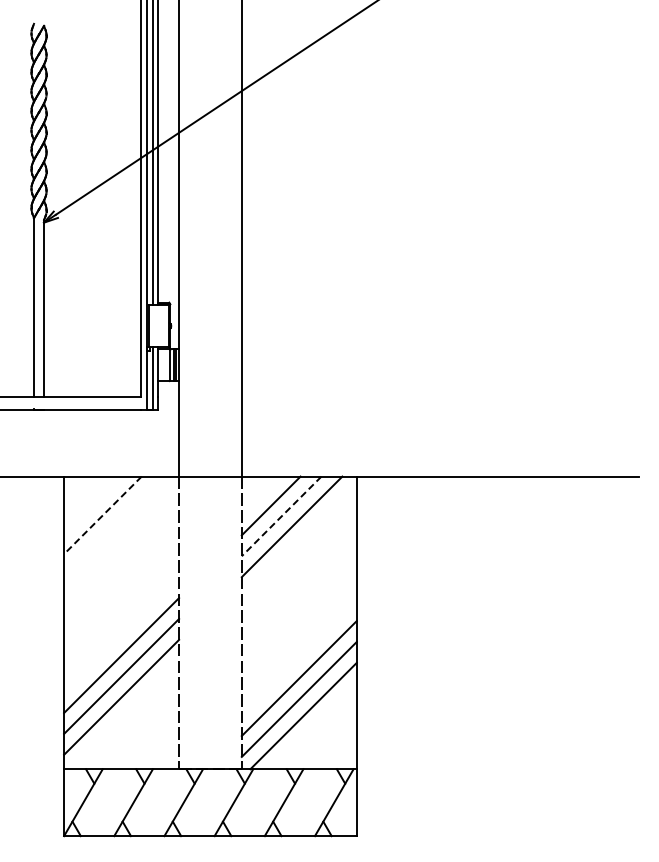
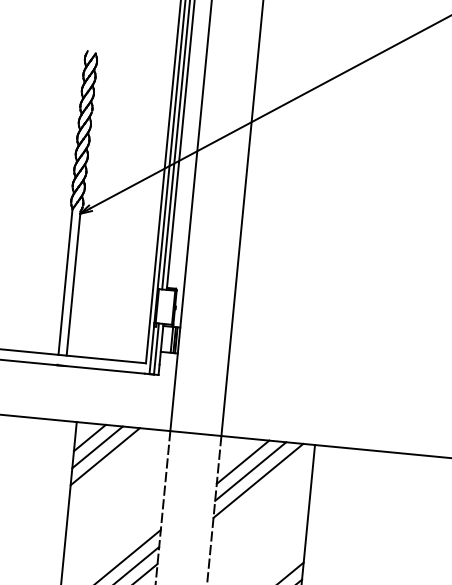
line: (81, 494) -> (89, 438), added
line: (92, 504) -> (97, 447), added
line: (102, 515) -> (104, 456), dashed -> solid
line: (281, 516) -> (250, 471), dashed -> solid

